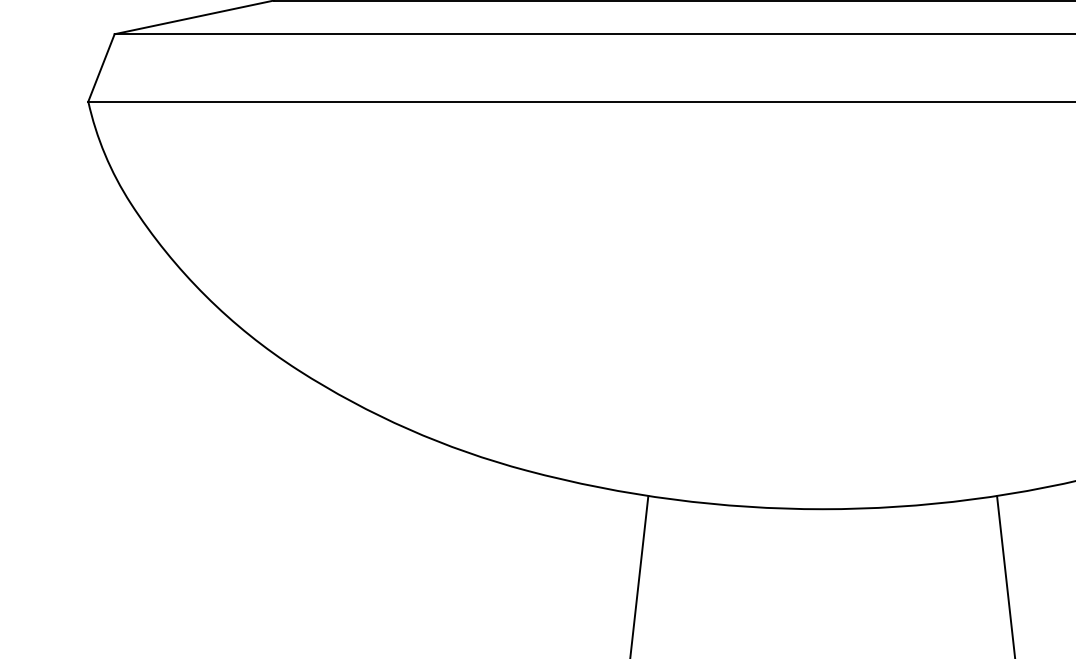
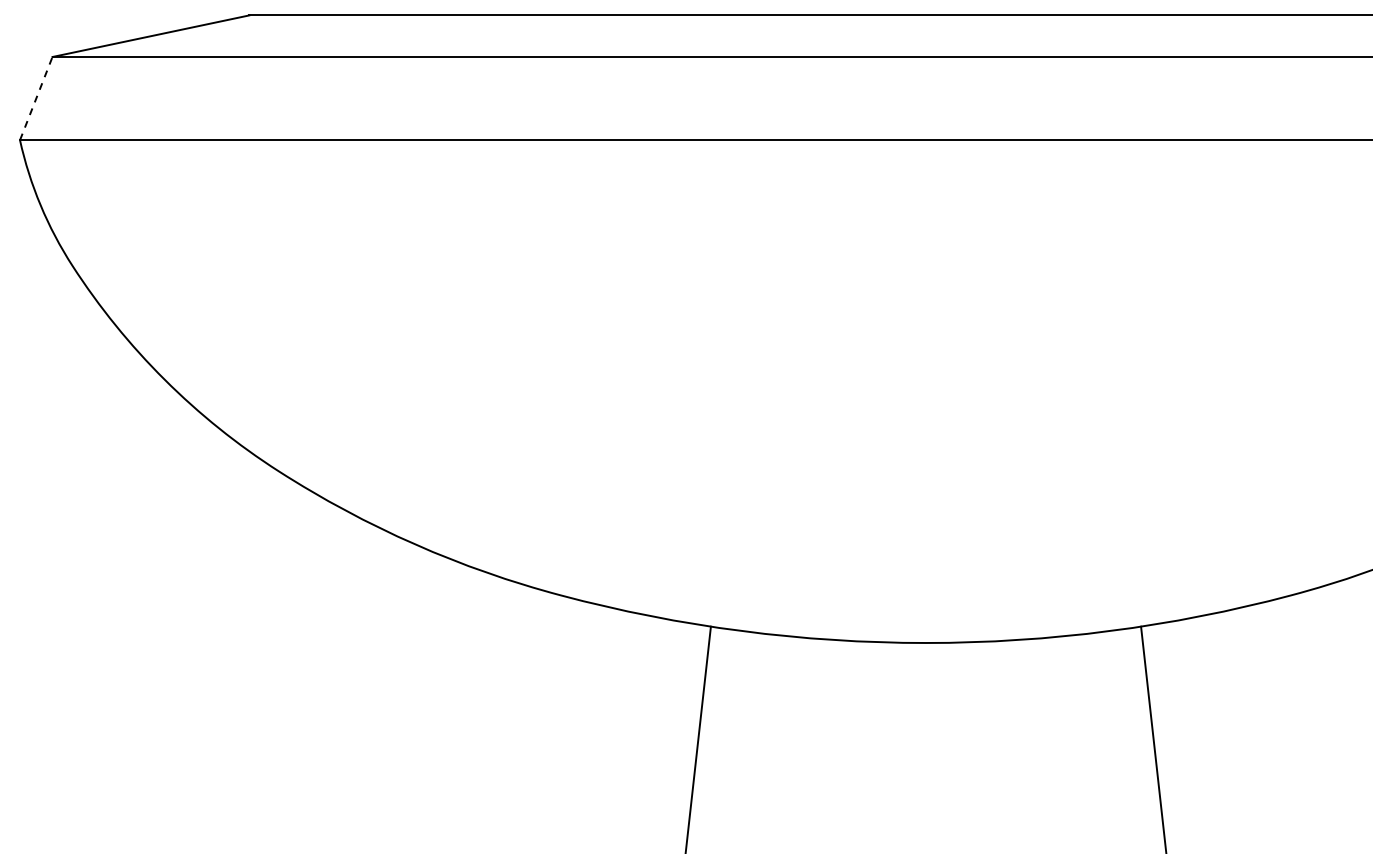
line: (101, 67) -> (36, 98), solid -> dashed

